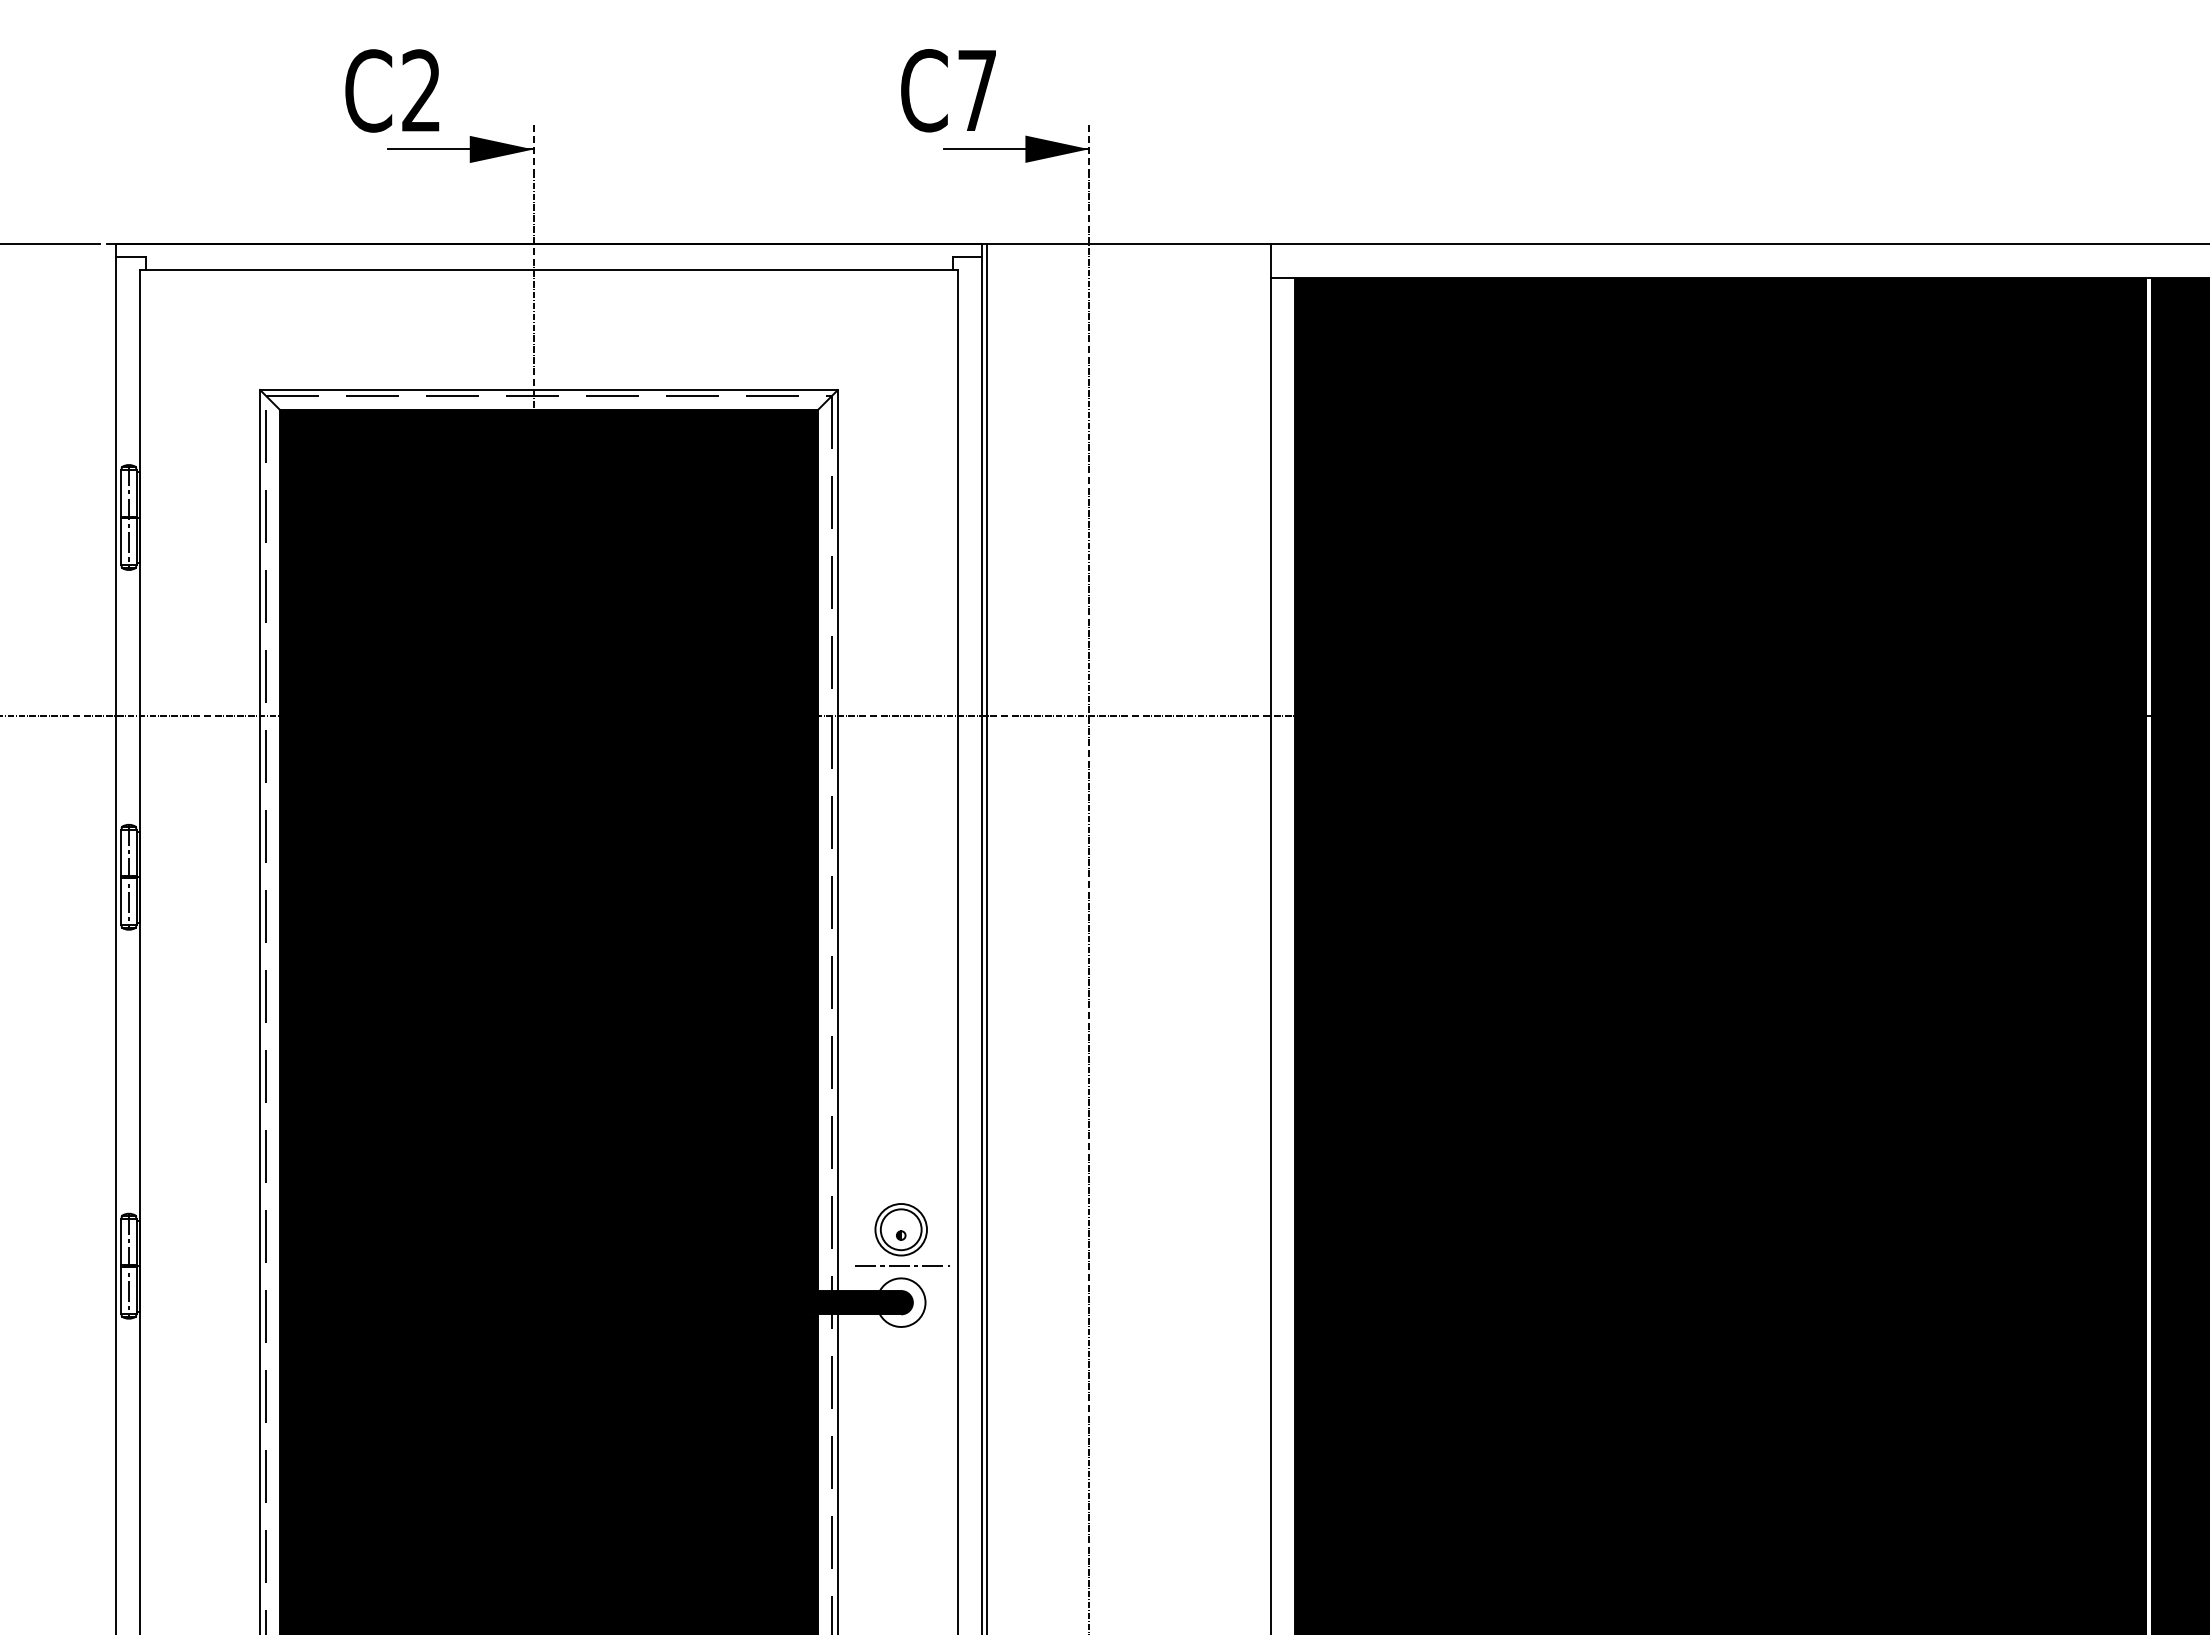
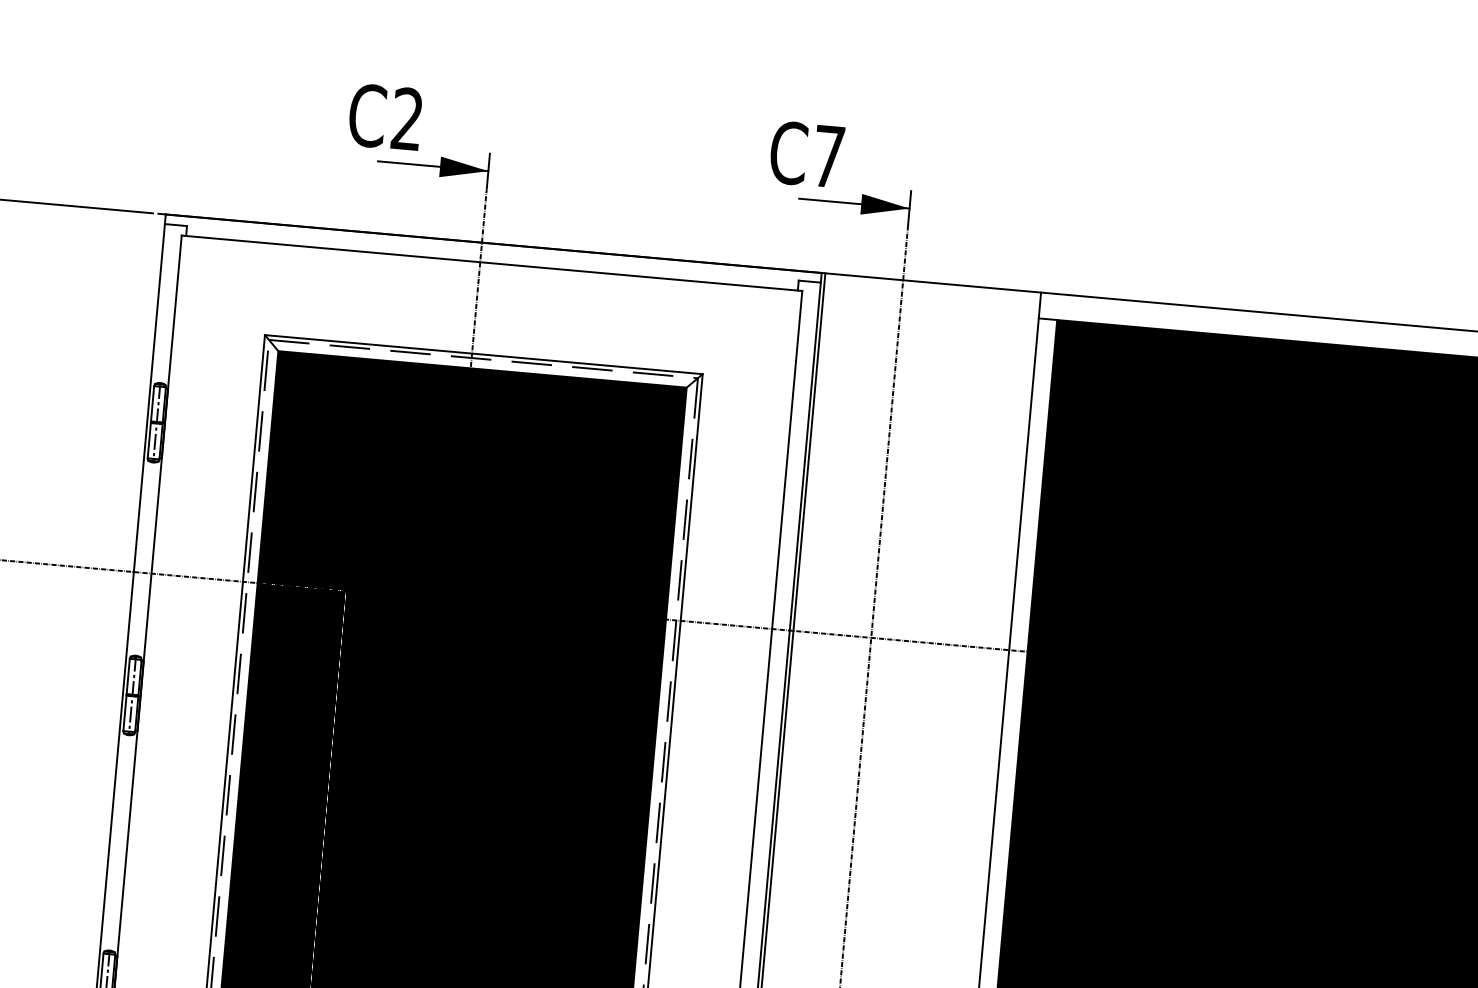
line: (533, 149) -> (488, 171), dashed -> solid
line: (1089, 149) -> (909, 208), dashed -> solid

